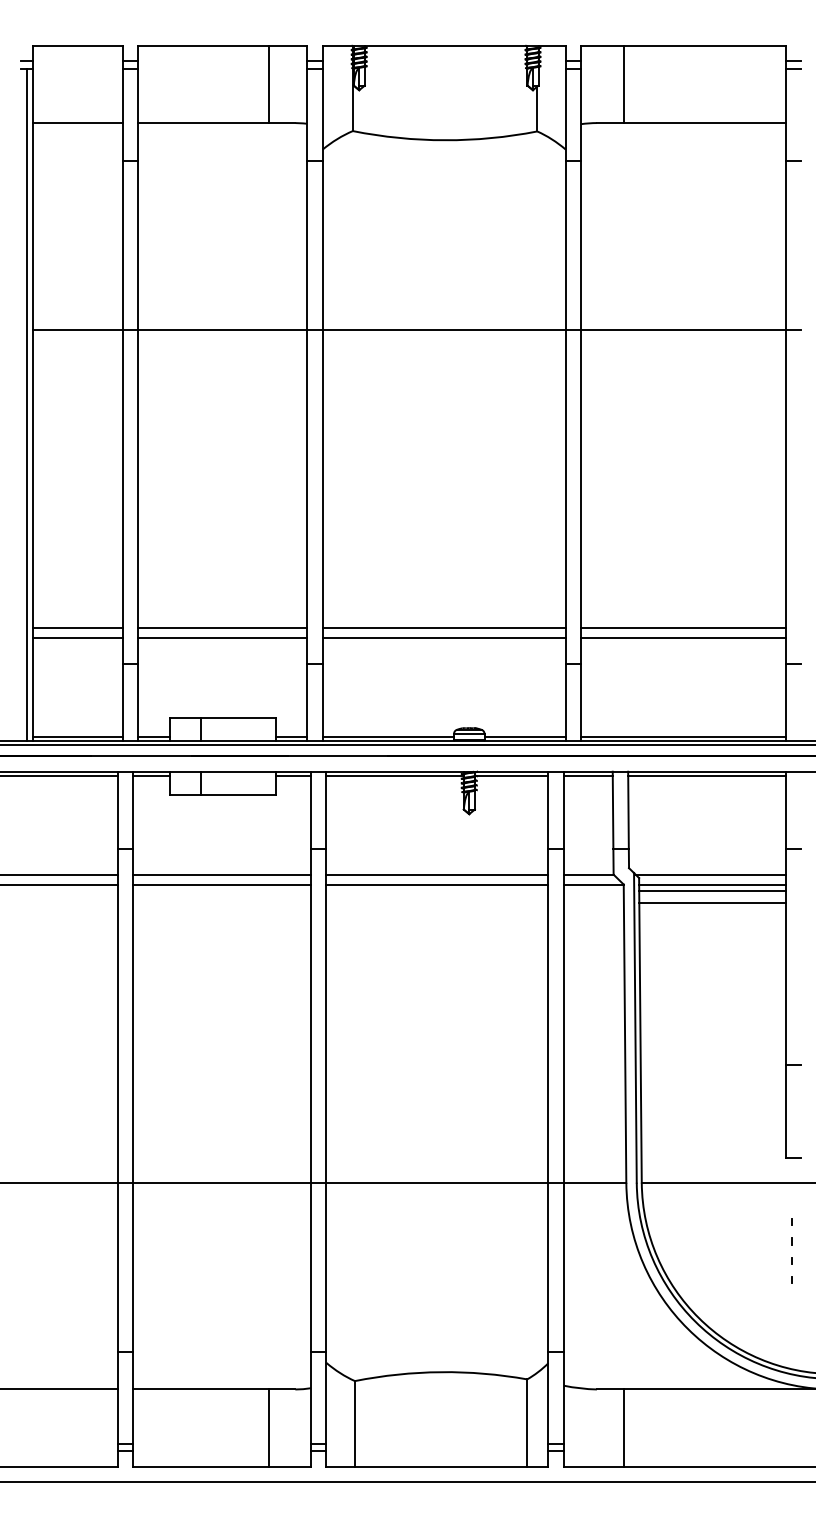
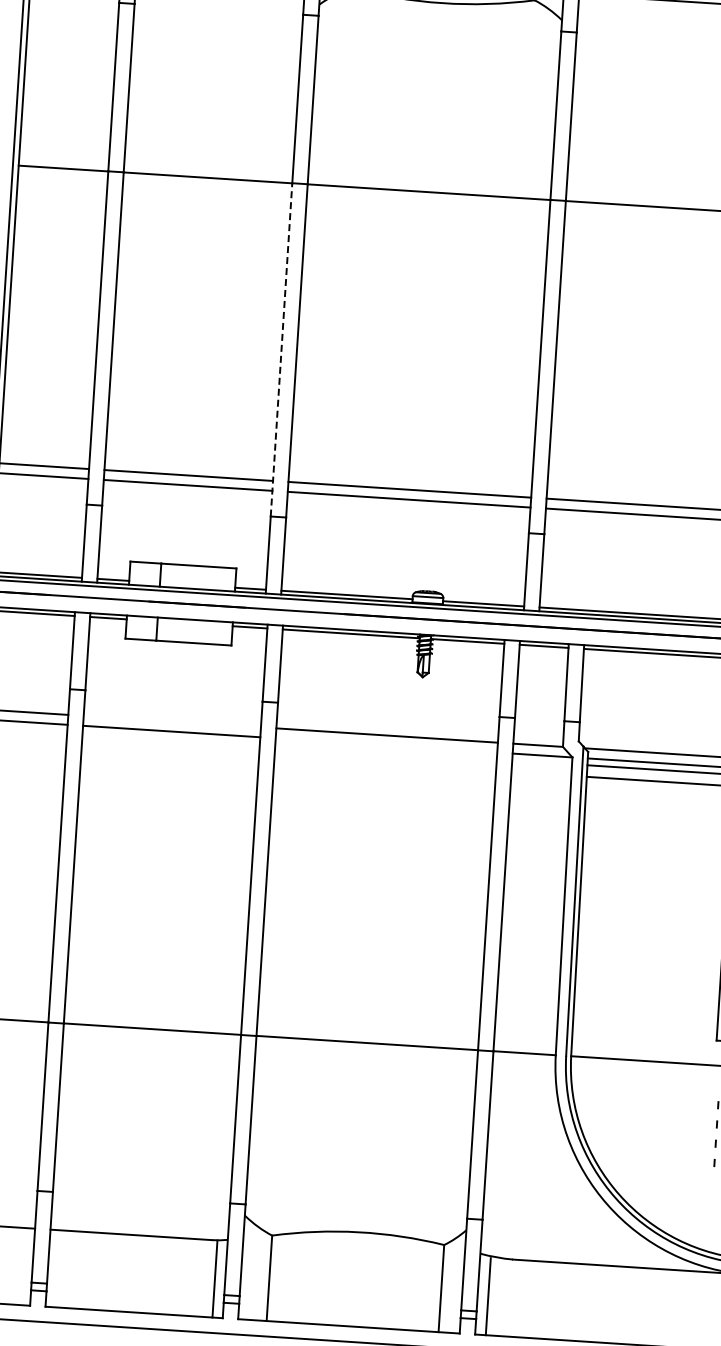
line: (307, 496) -> (281, 349), solid -> dashed
line: (221, 874) -> (171, 721), removed
line: (437, 884) -> (386, 745), removed
line: (268, 1427) -> (214, 1278), moved
line: (623, 1427) -> (488, 1296), moved

